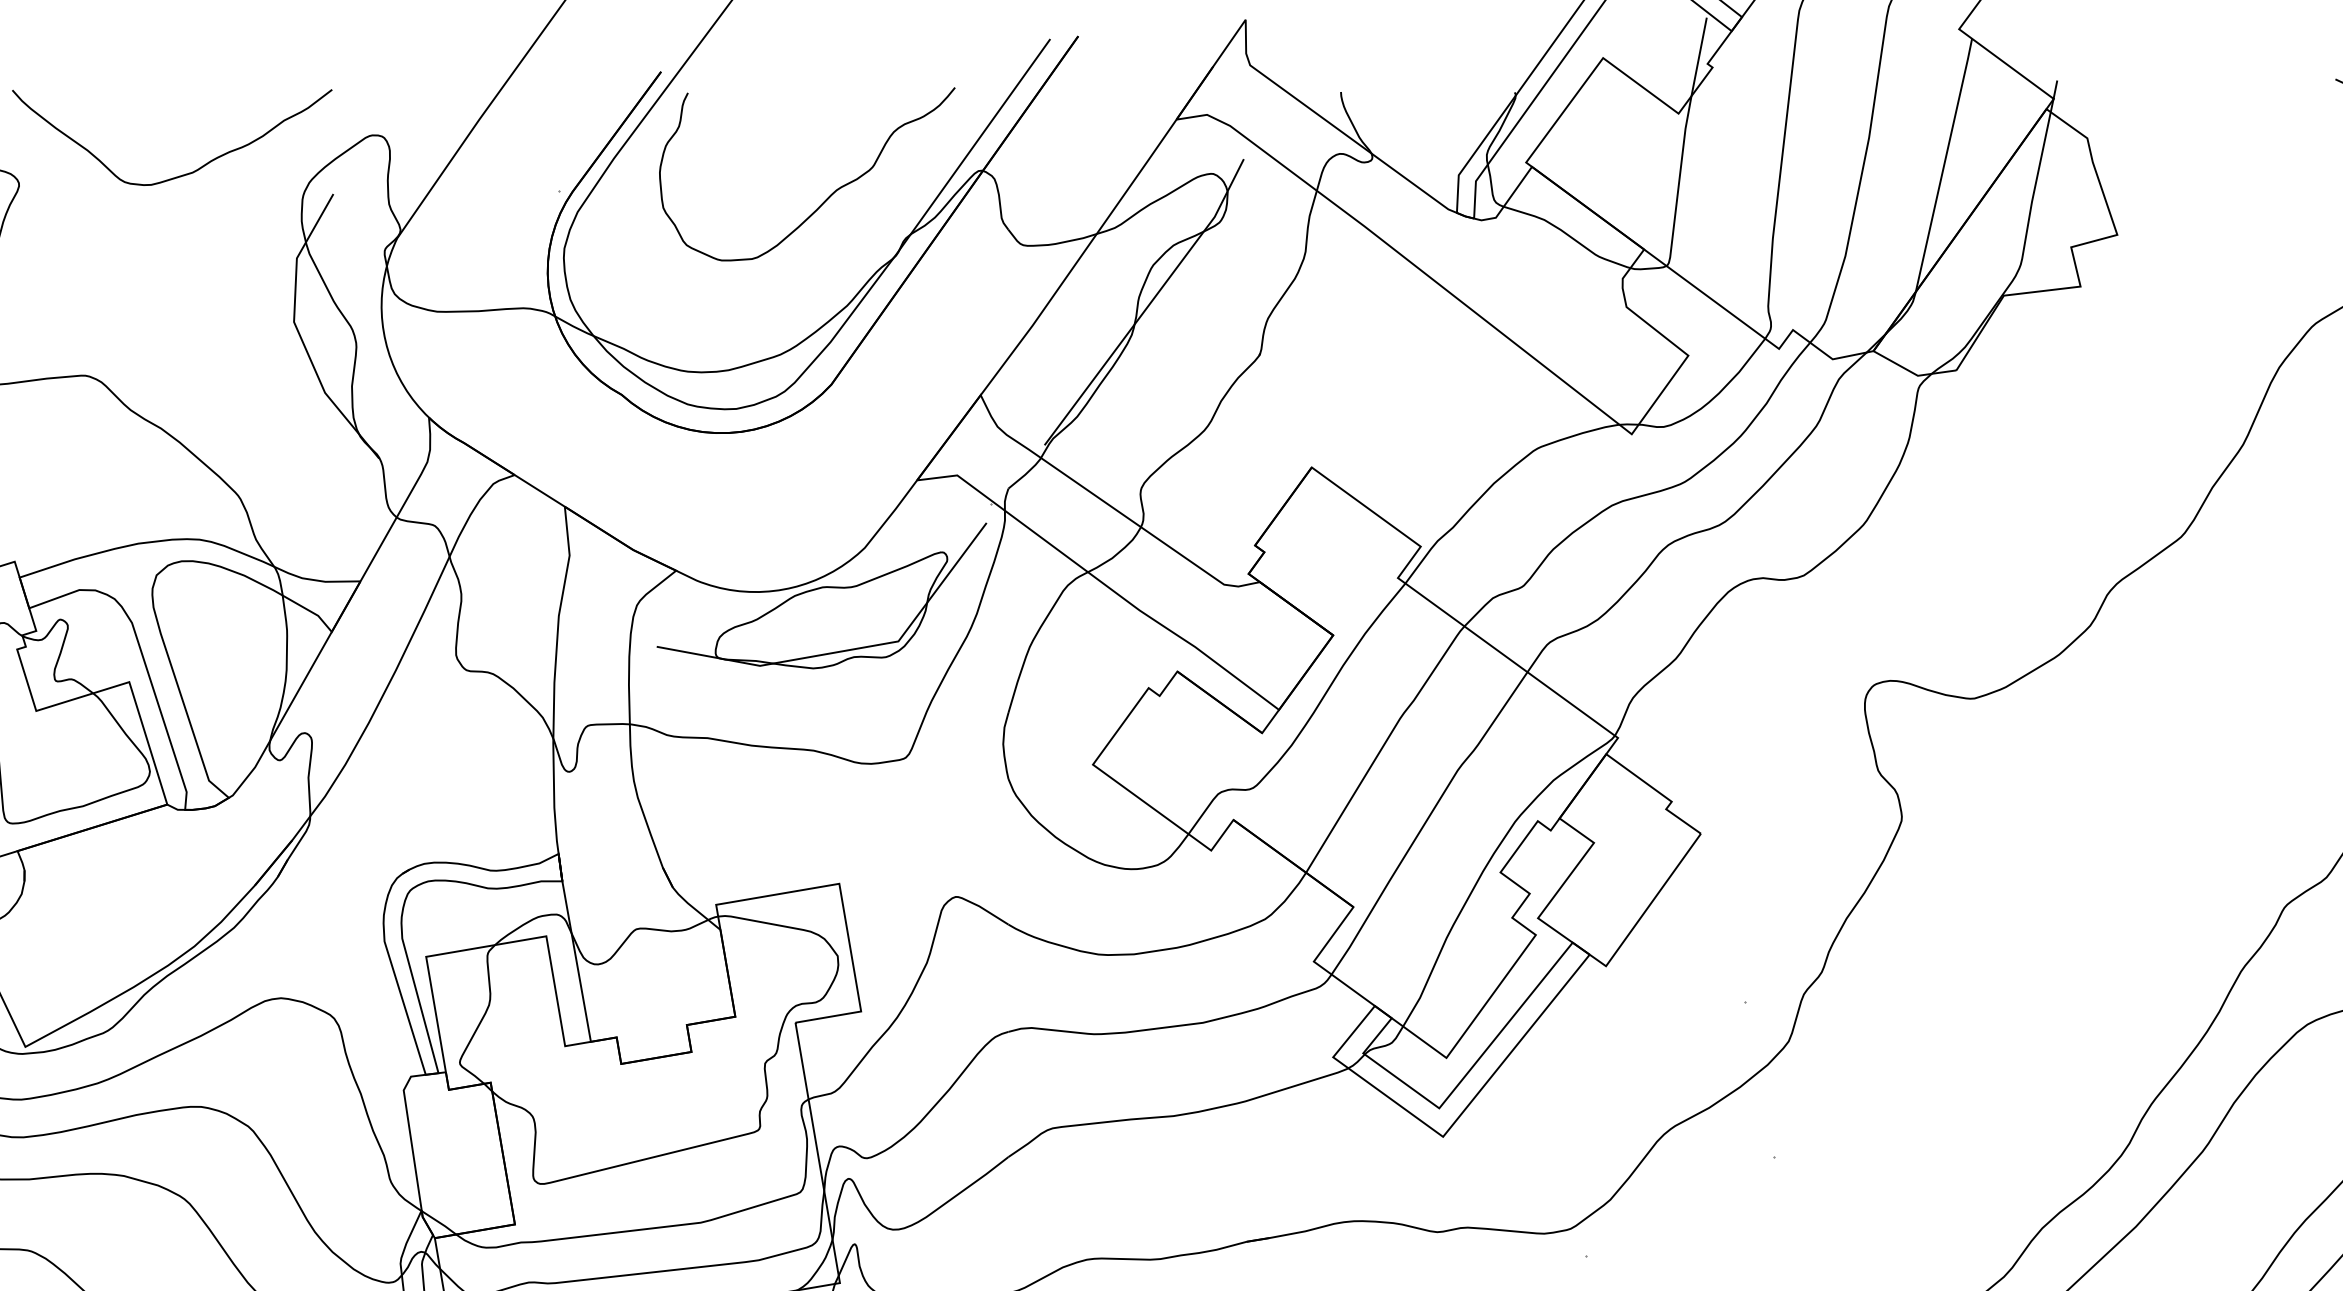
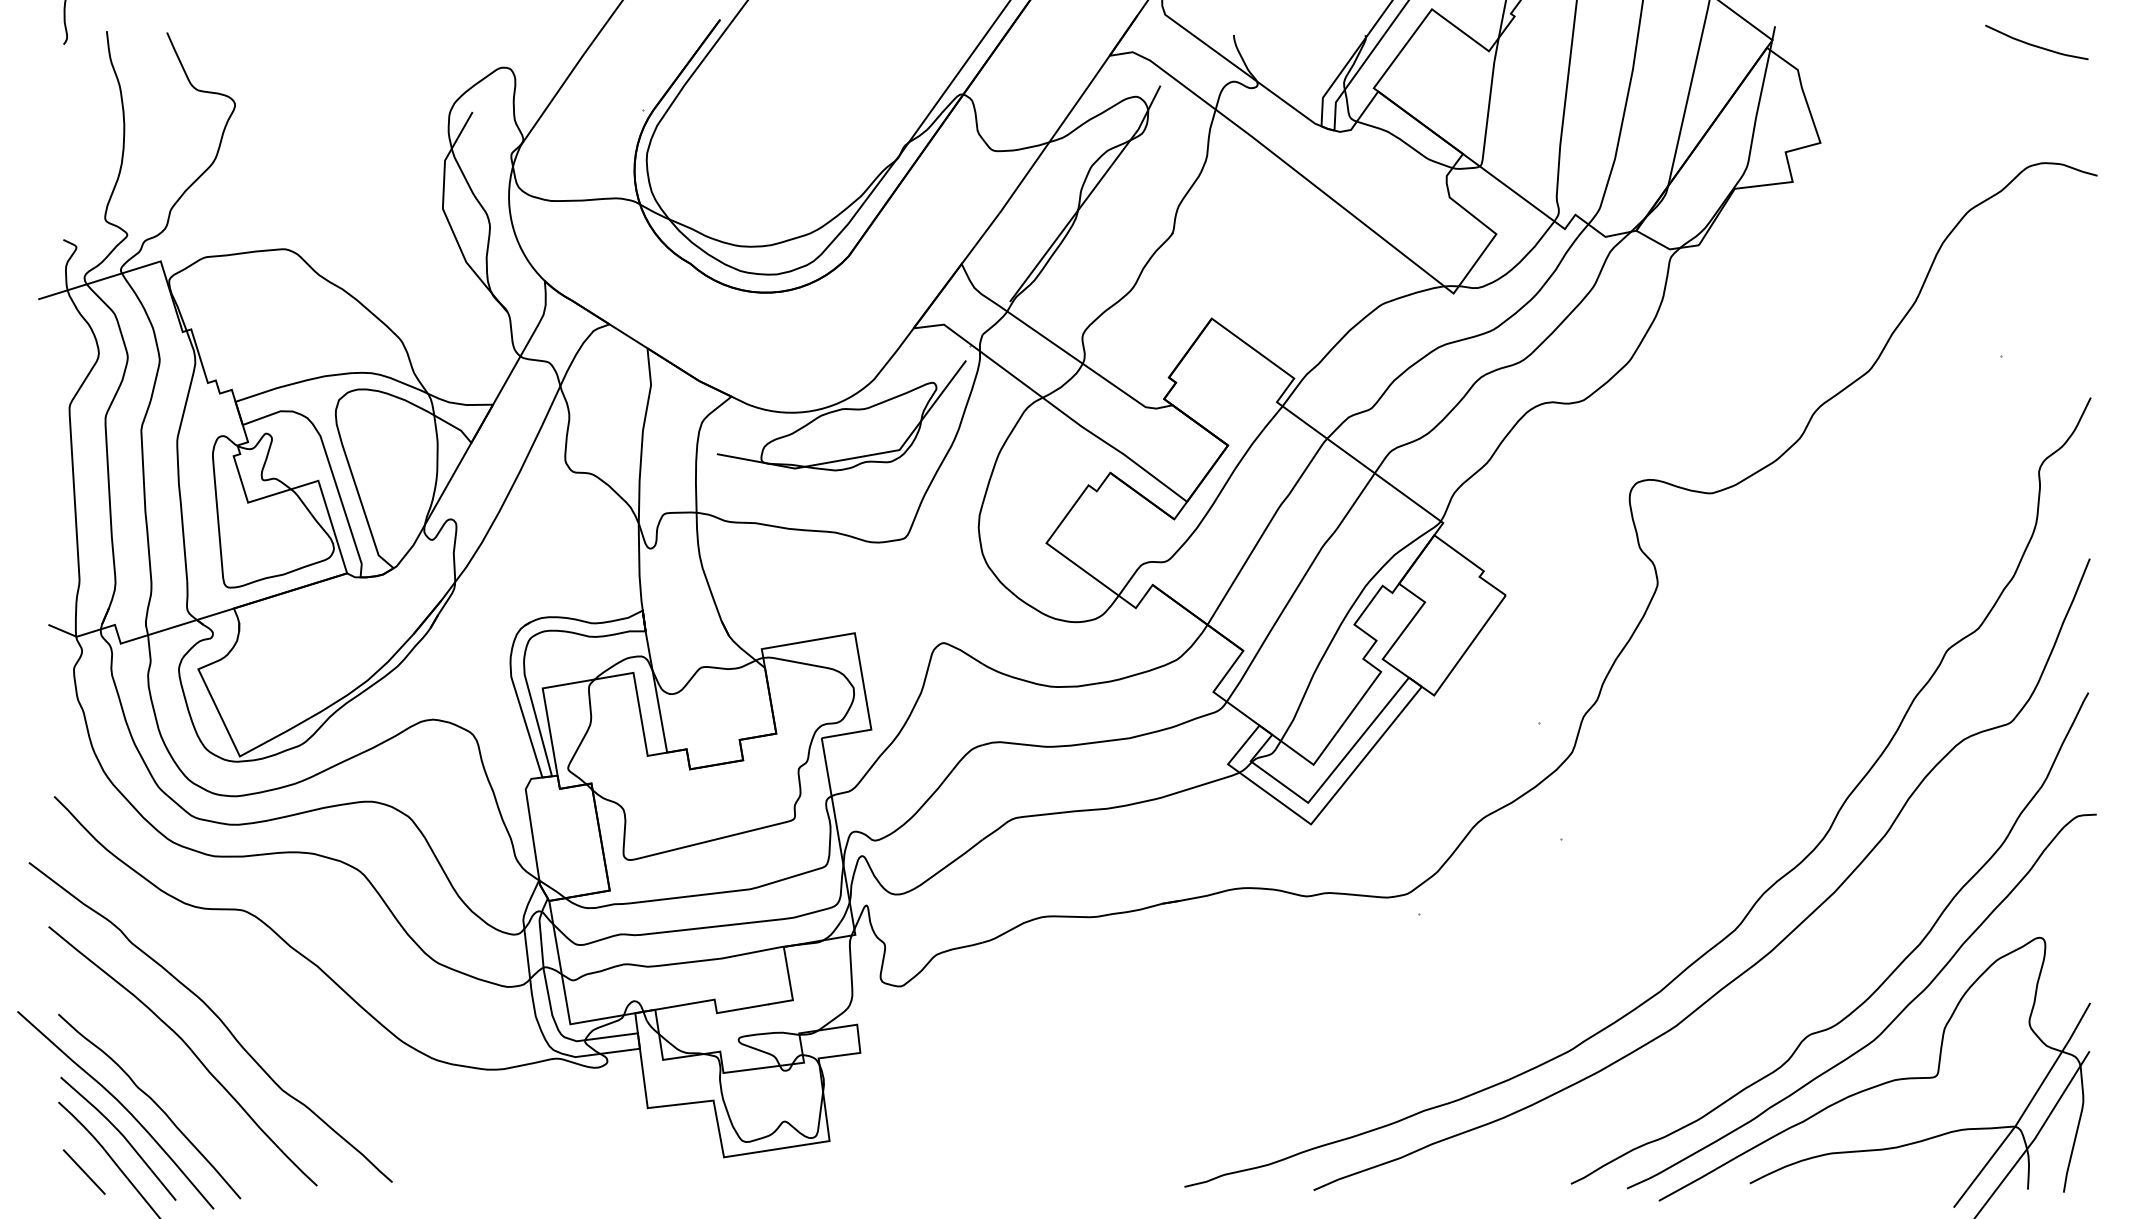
curve: (185, 173) -> (360, 96), removed
curve: (828, 195) -> (846, 113), removed

